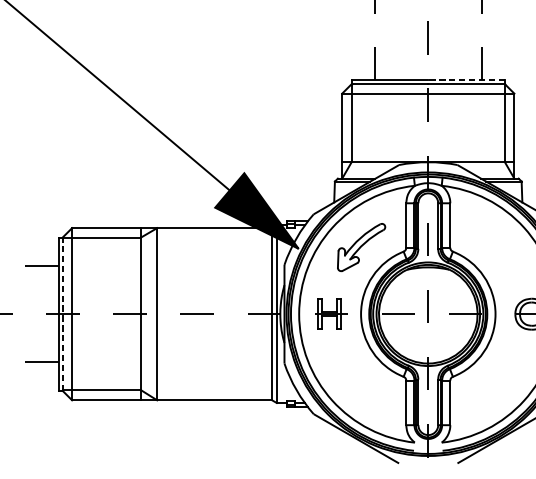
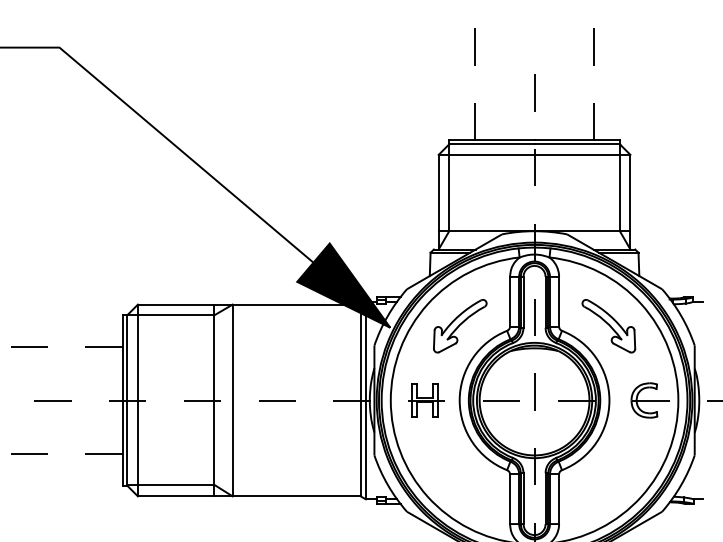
line: (466, 79) -> (577, 139), dashed -> solid
part: (494, 247) -> (608, 326), added
line: (62, 314) -> (127, 400), dashed -> solid

